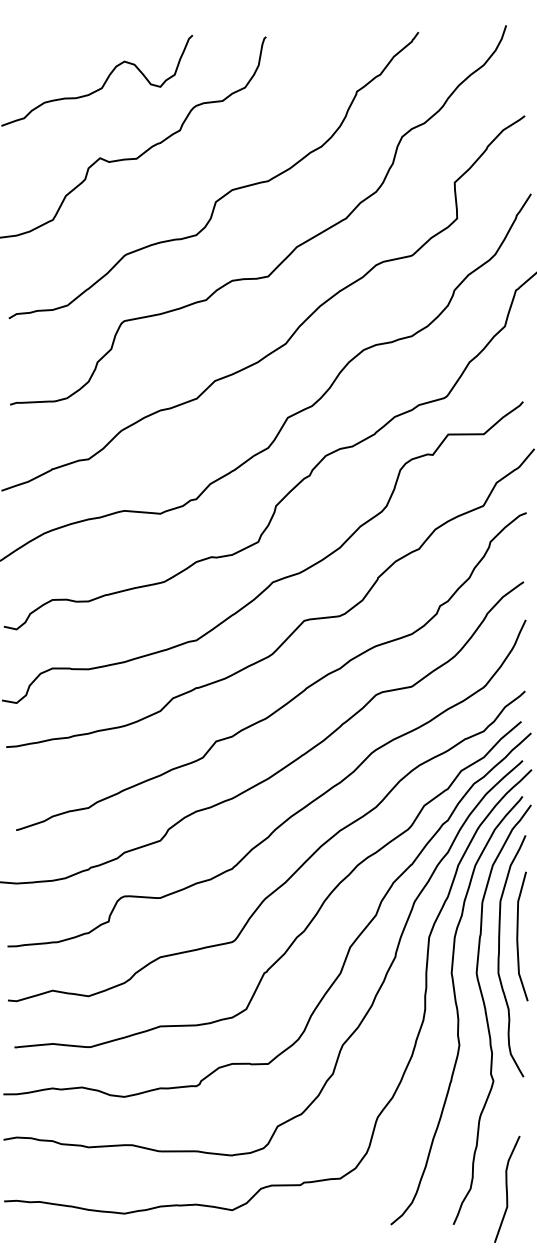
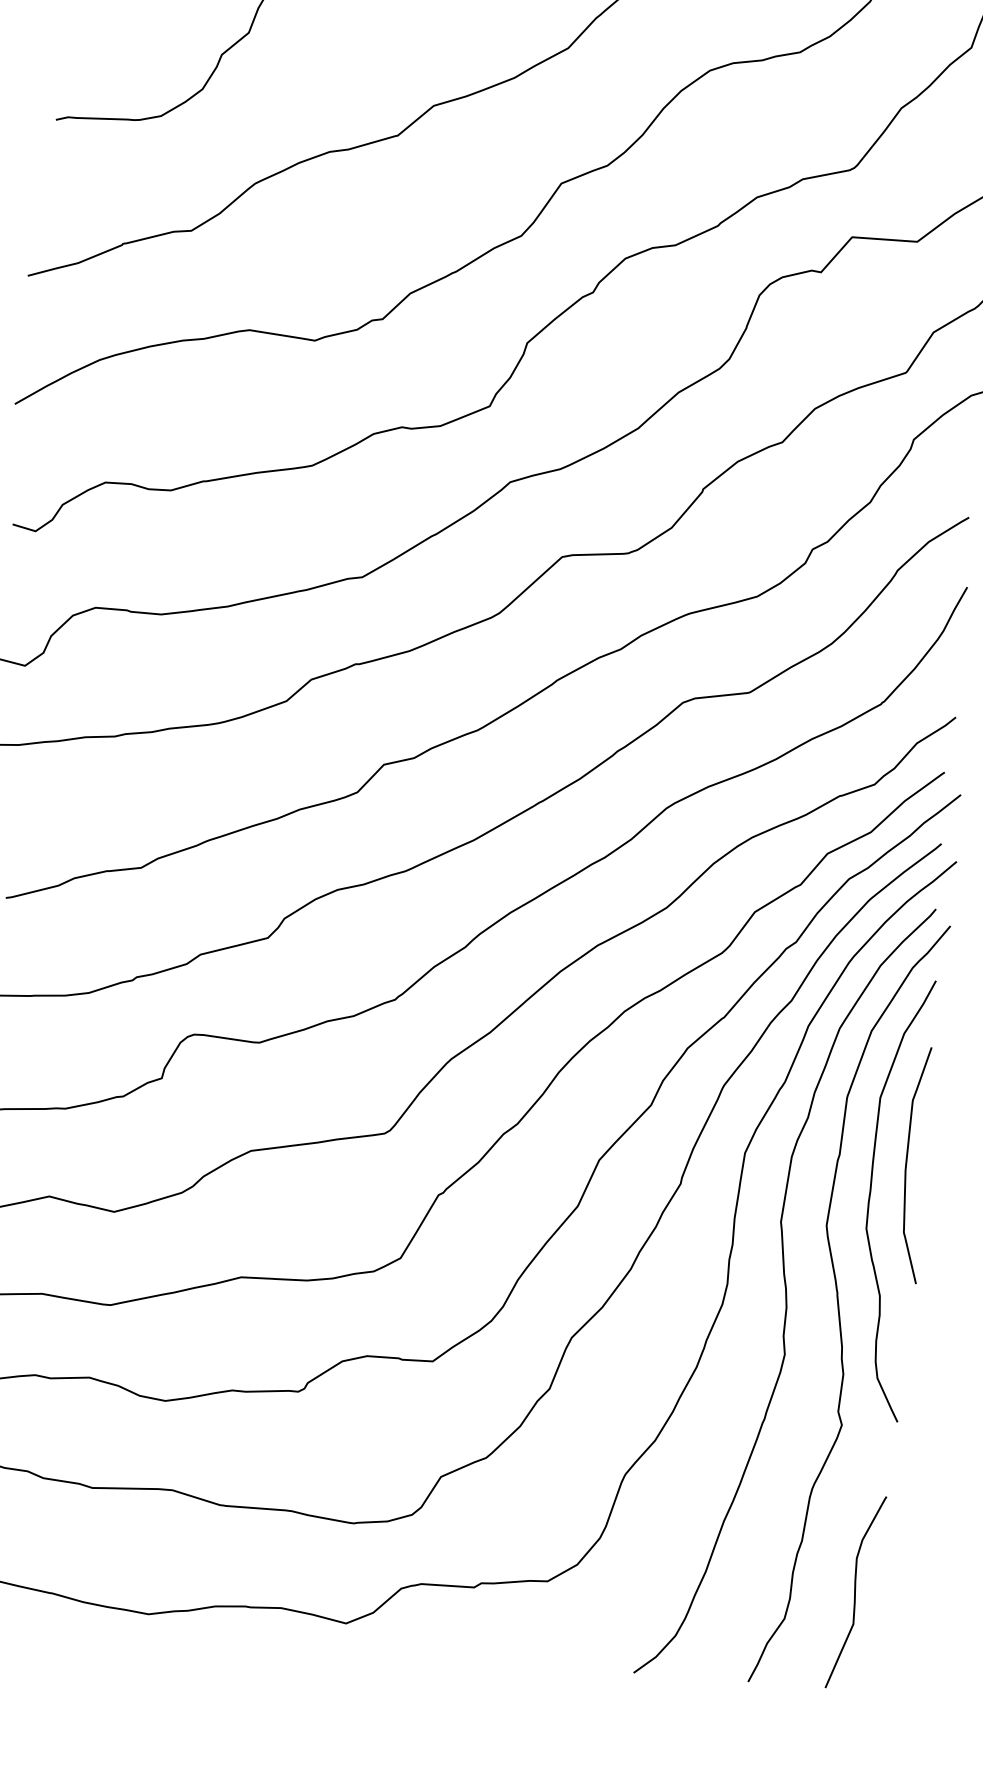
curve: (507, 1188) -> (856, 1590), moved

